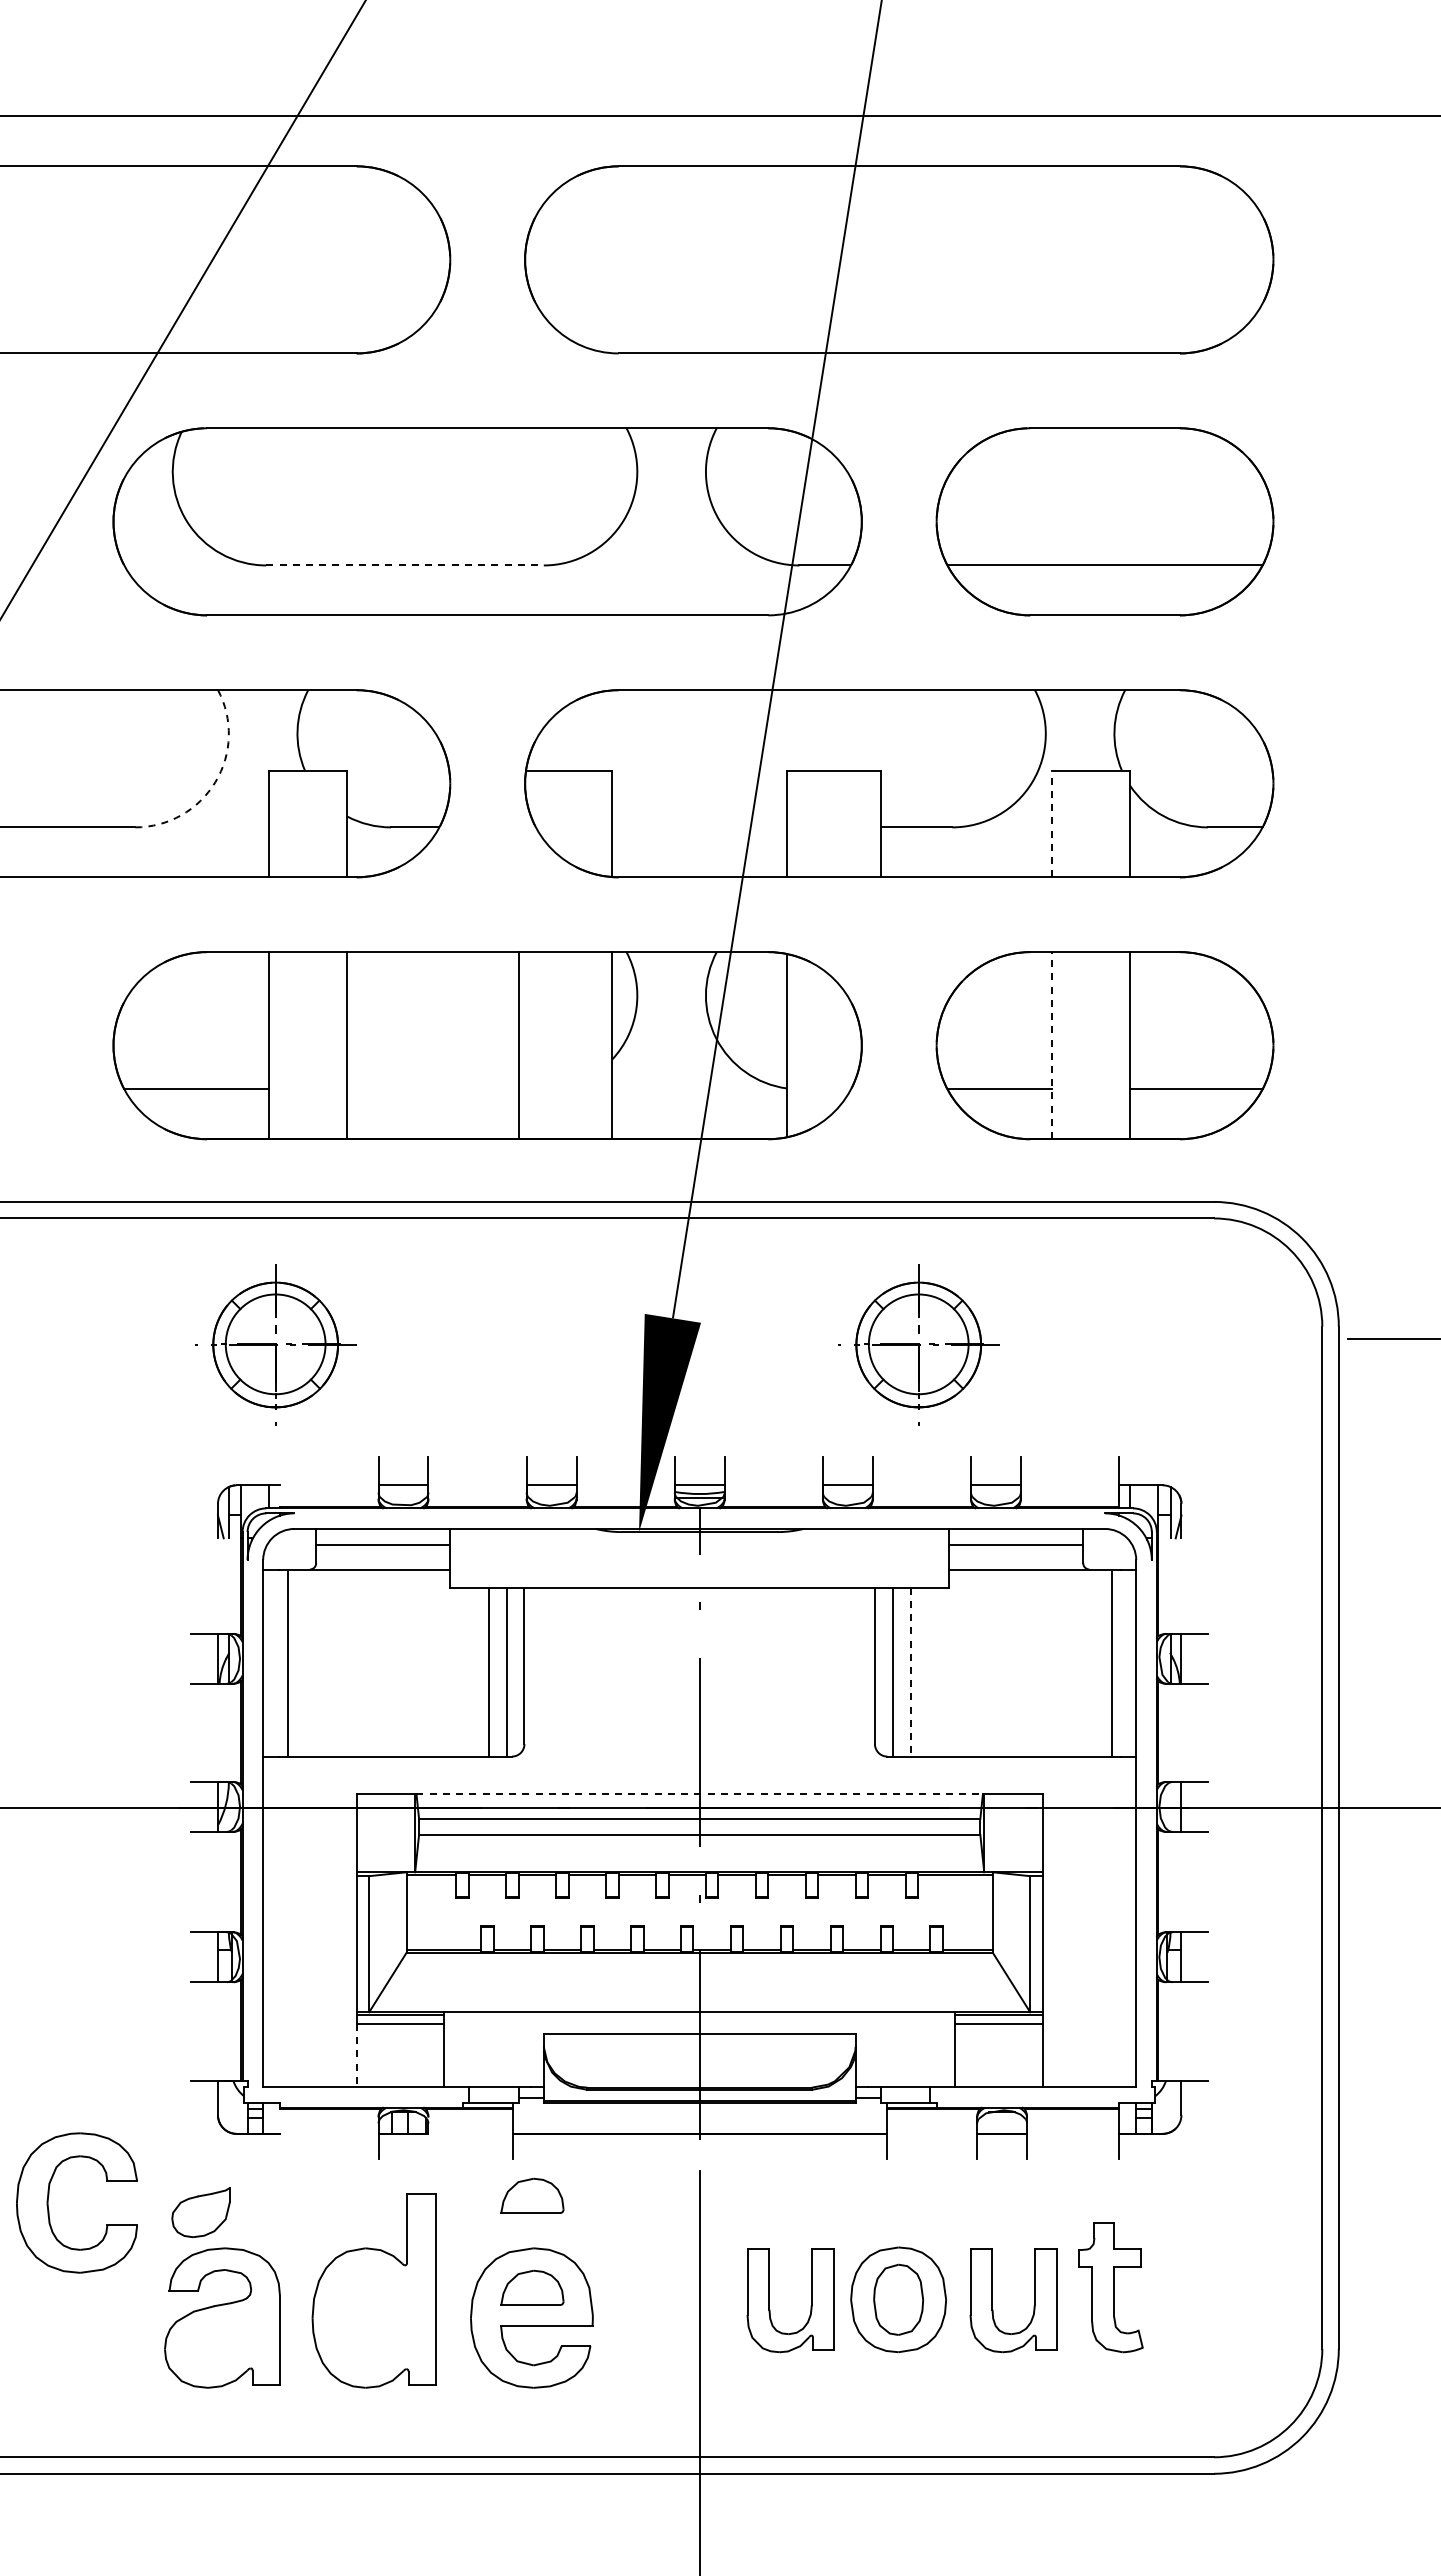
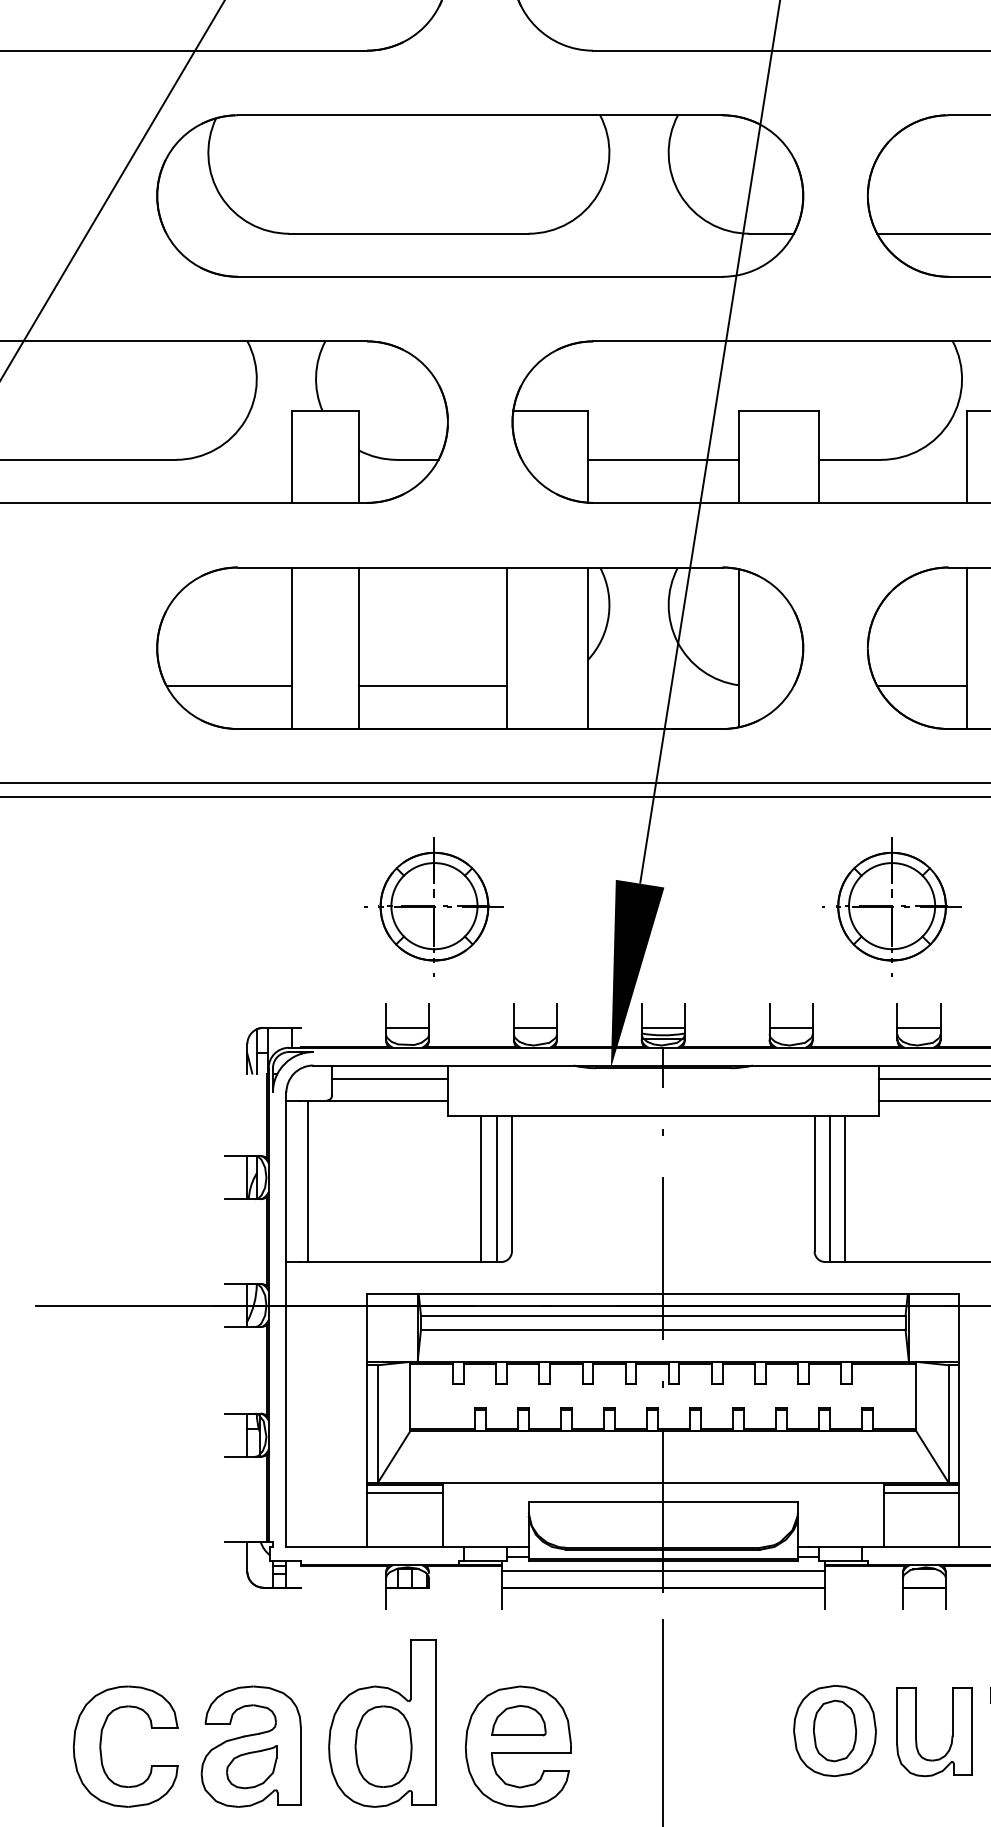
line: (405, 565) -> (409, 233), dashed -> solid
arc: (215, 782) -> (245, 421), dashed -> solid
line: (1052, 823) -> (967, 456), dashed -> solid
line: (699, 827) -> (663, 459), added
line: (1052, 1045) -> (967, 648), dashed -> solid
line: (432, 1089) -> (432, 686), added
part: (275, 1344) -> (434, 906), moved
part: (918, 1344) -> (891, 906), moved
line: (910, 1672) -> (845, 1189), dashed -> solid
line: (700, 1794) -> (663, 1294), dashed -> solid
line: (356, 2055) -> (366, 1520), dashed -> solid
line: (699, 2114) -> (663, 1571), added
part: (49, 2195) -> (101, 1740), moved
part: (532, 2195) -> (518, 1640), removed
part: (200, 2212) -> (251, 1766), moved
part: (810, 2305) -> (758, 1735), removed
part: (375, 2317) -> (383, 1746), added

